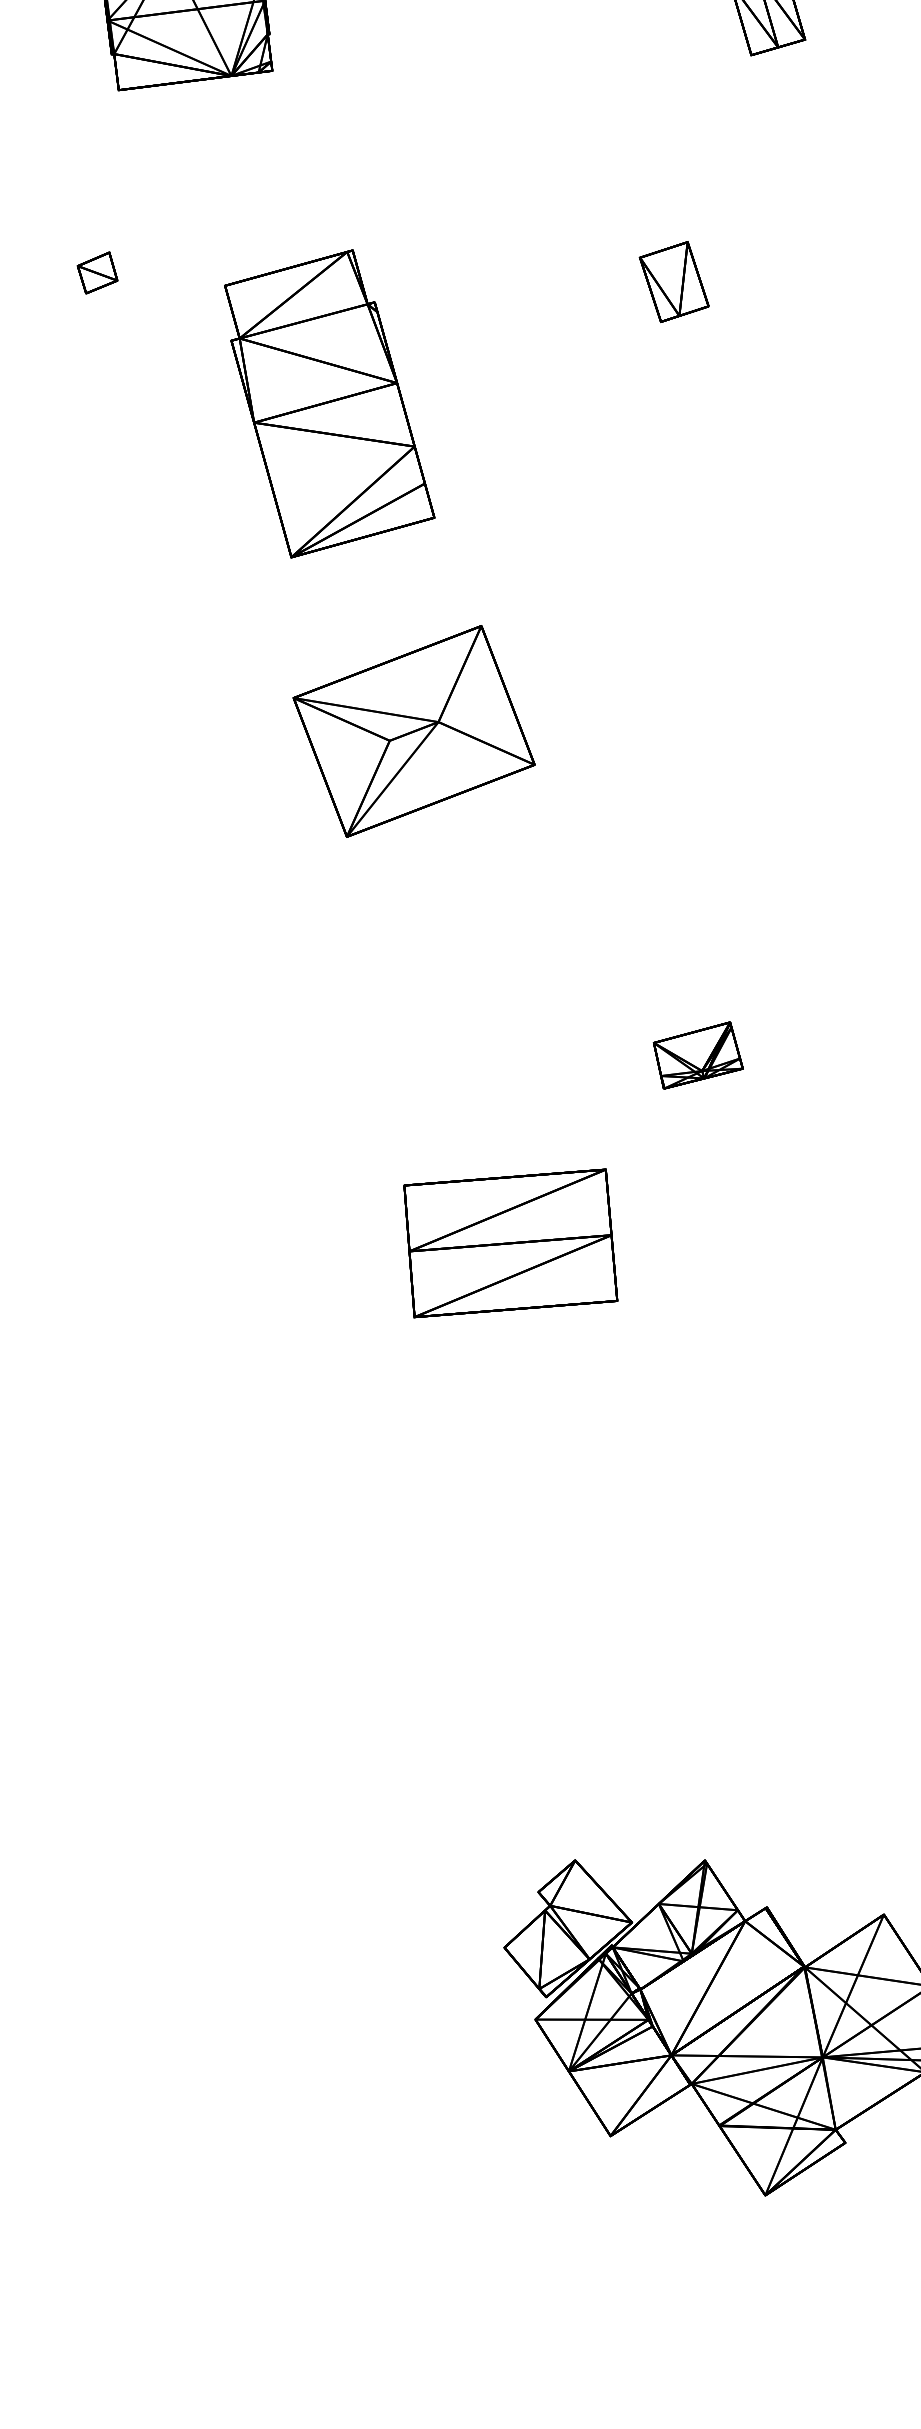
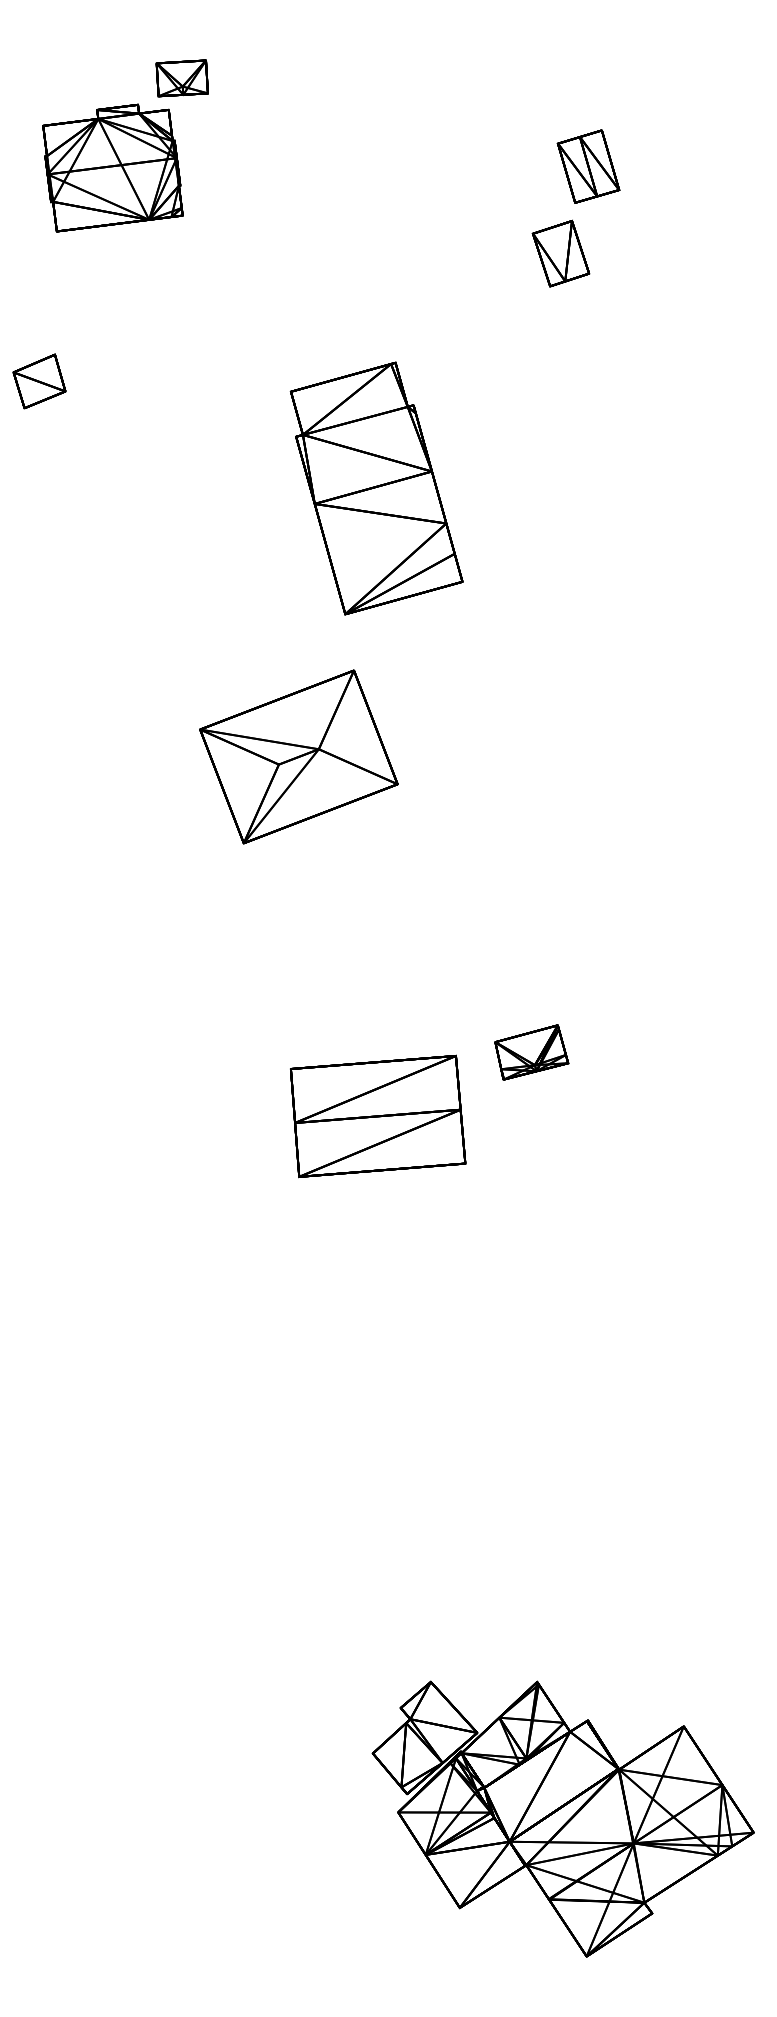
part: (97, 272) -> (39, 380), size x1.6
part: (673, 281) -> (560, 253), moved
part: (329, 403) -> (376, 488), moved
part: (698, 1055) -> (531, 1052), moved
part: (511, 1243) -> (378, 1116), moved

